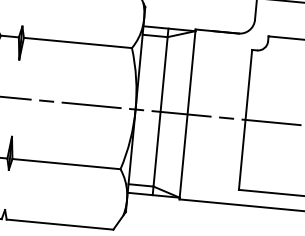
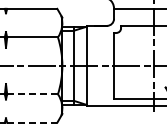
line: (68, 164) -> (33, 94), solid -> dashed
line: (60, 224) -> (32, 122), solid -> dashed

